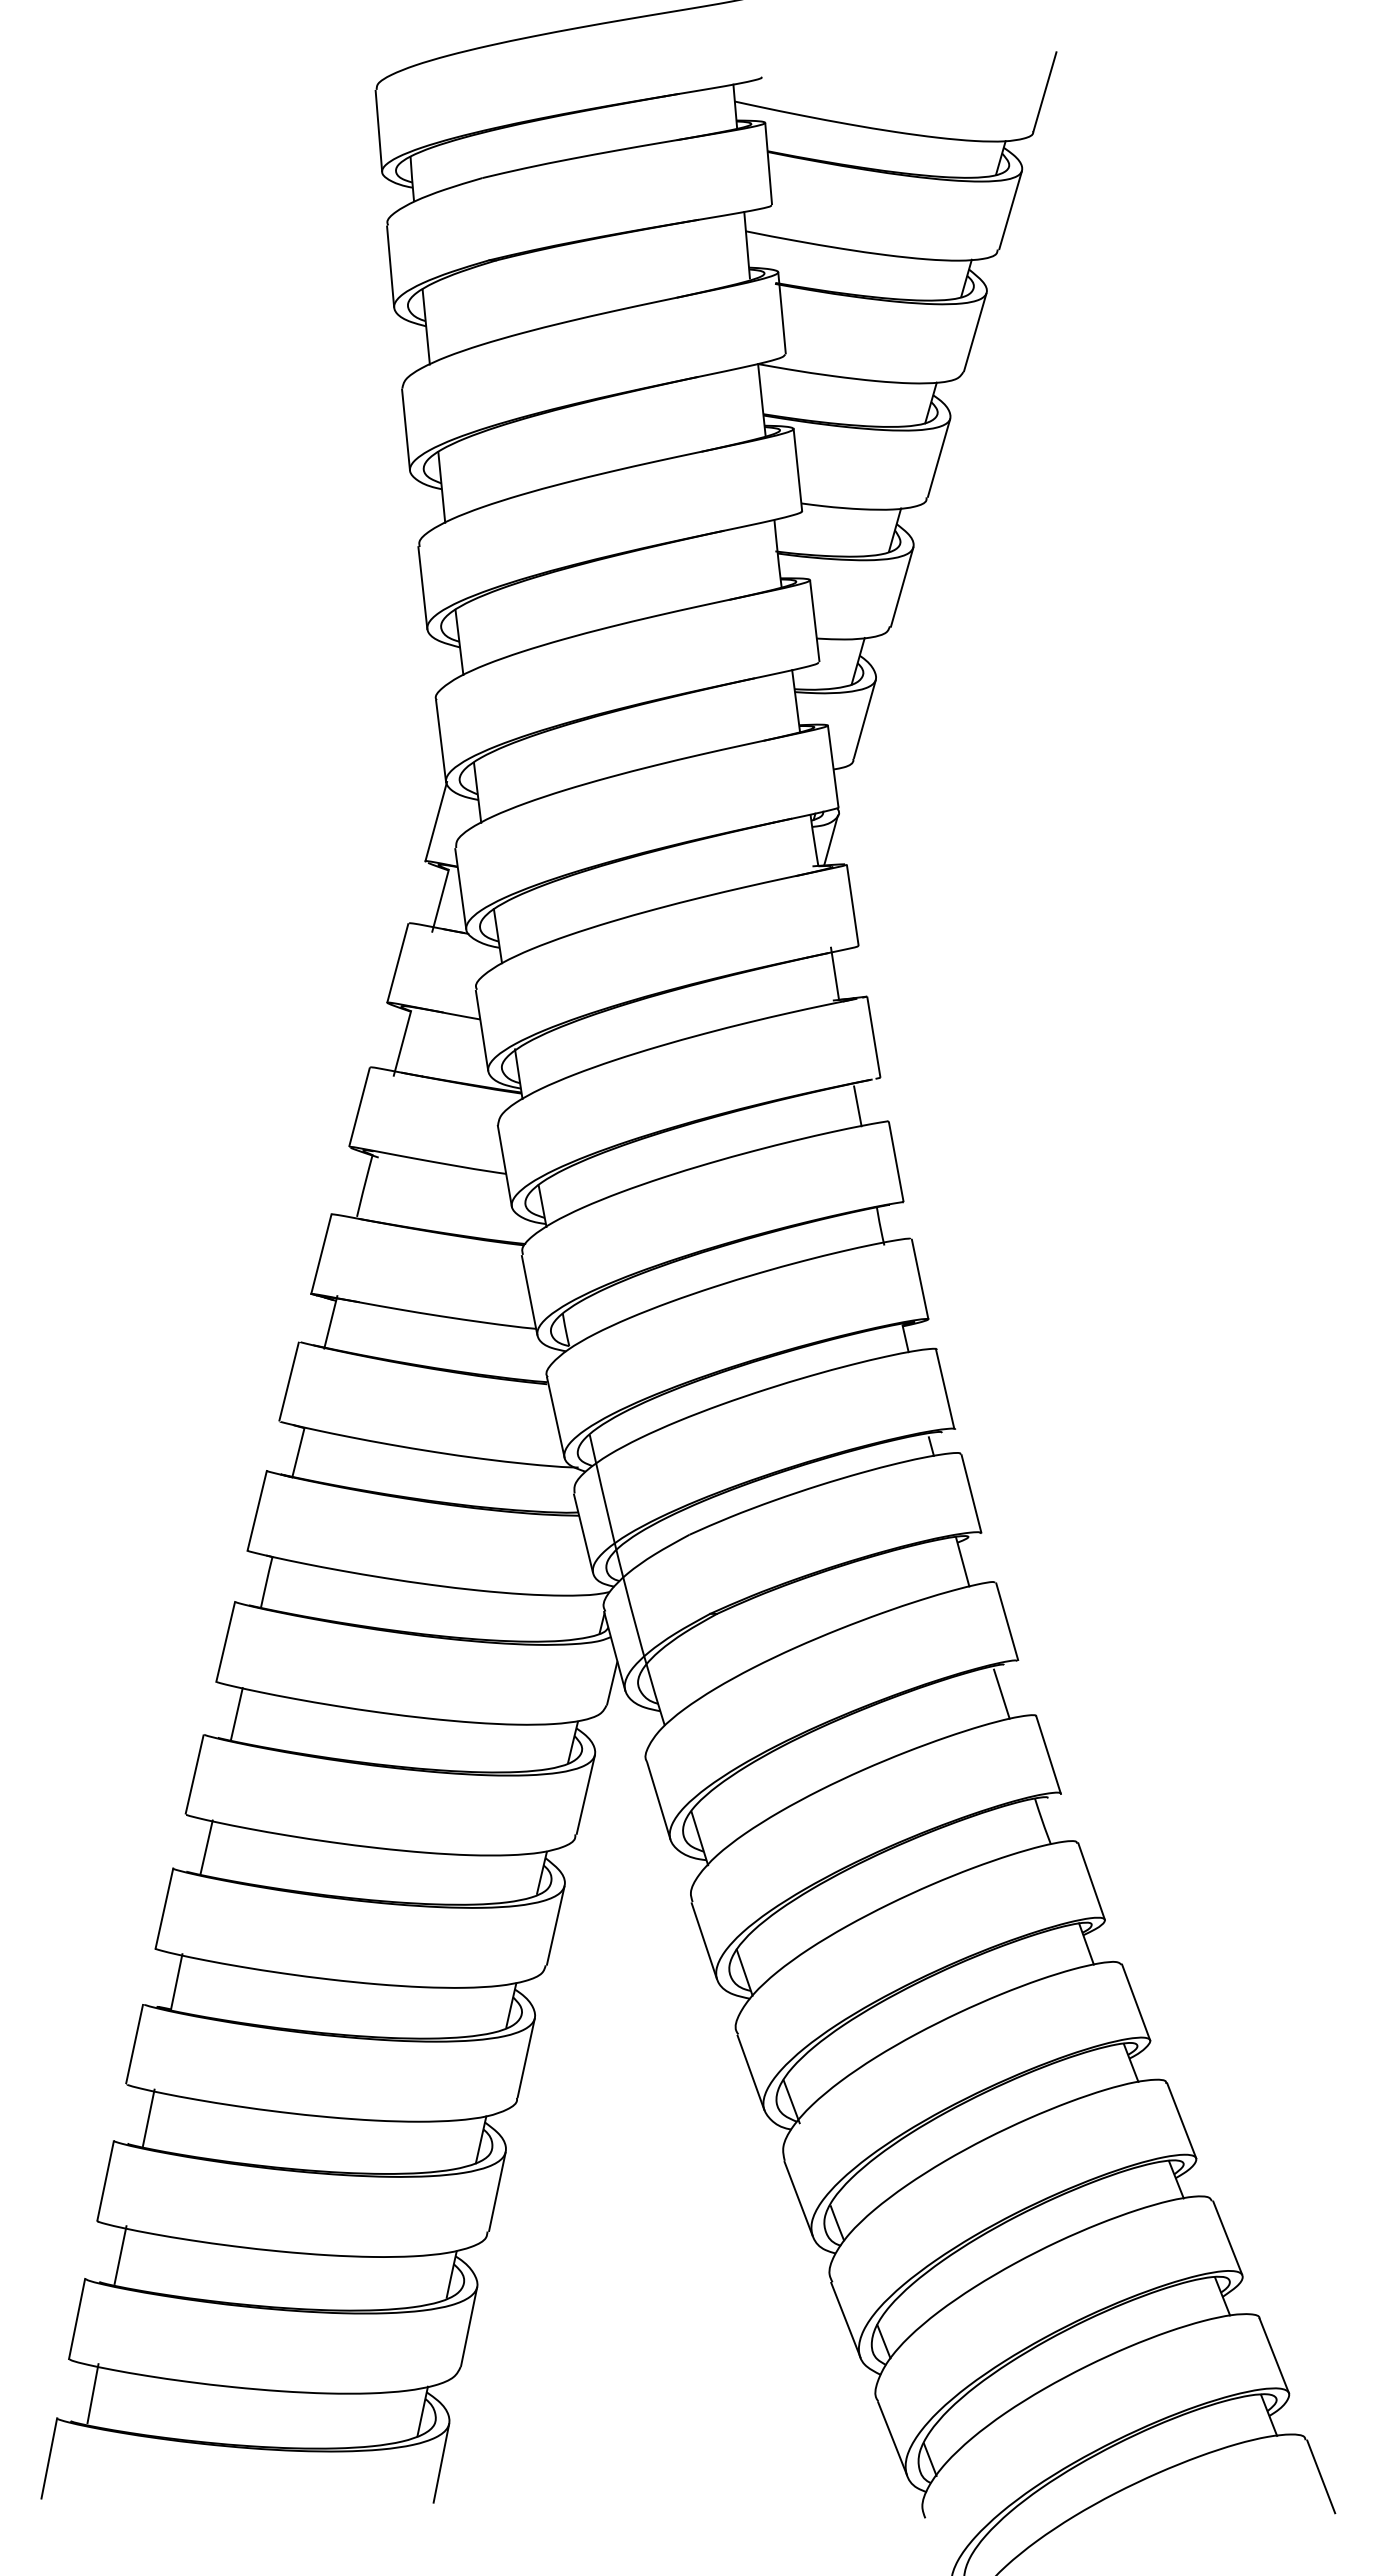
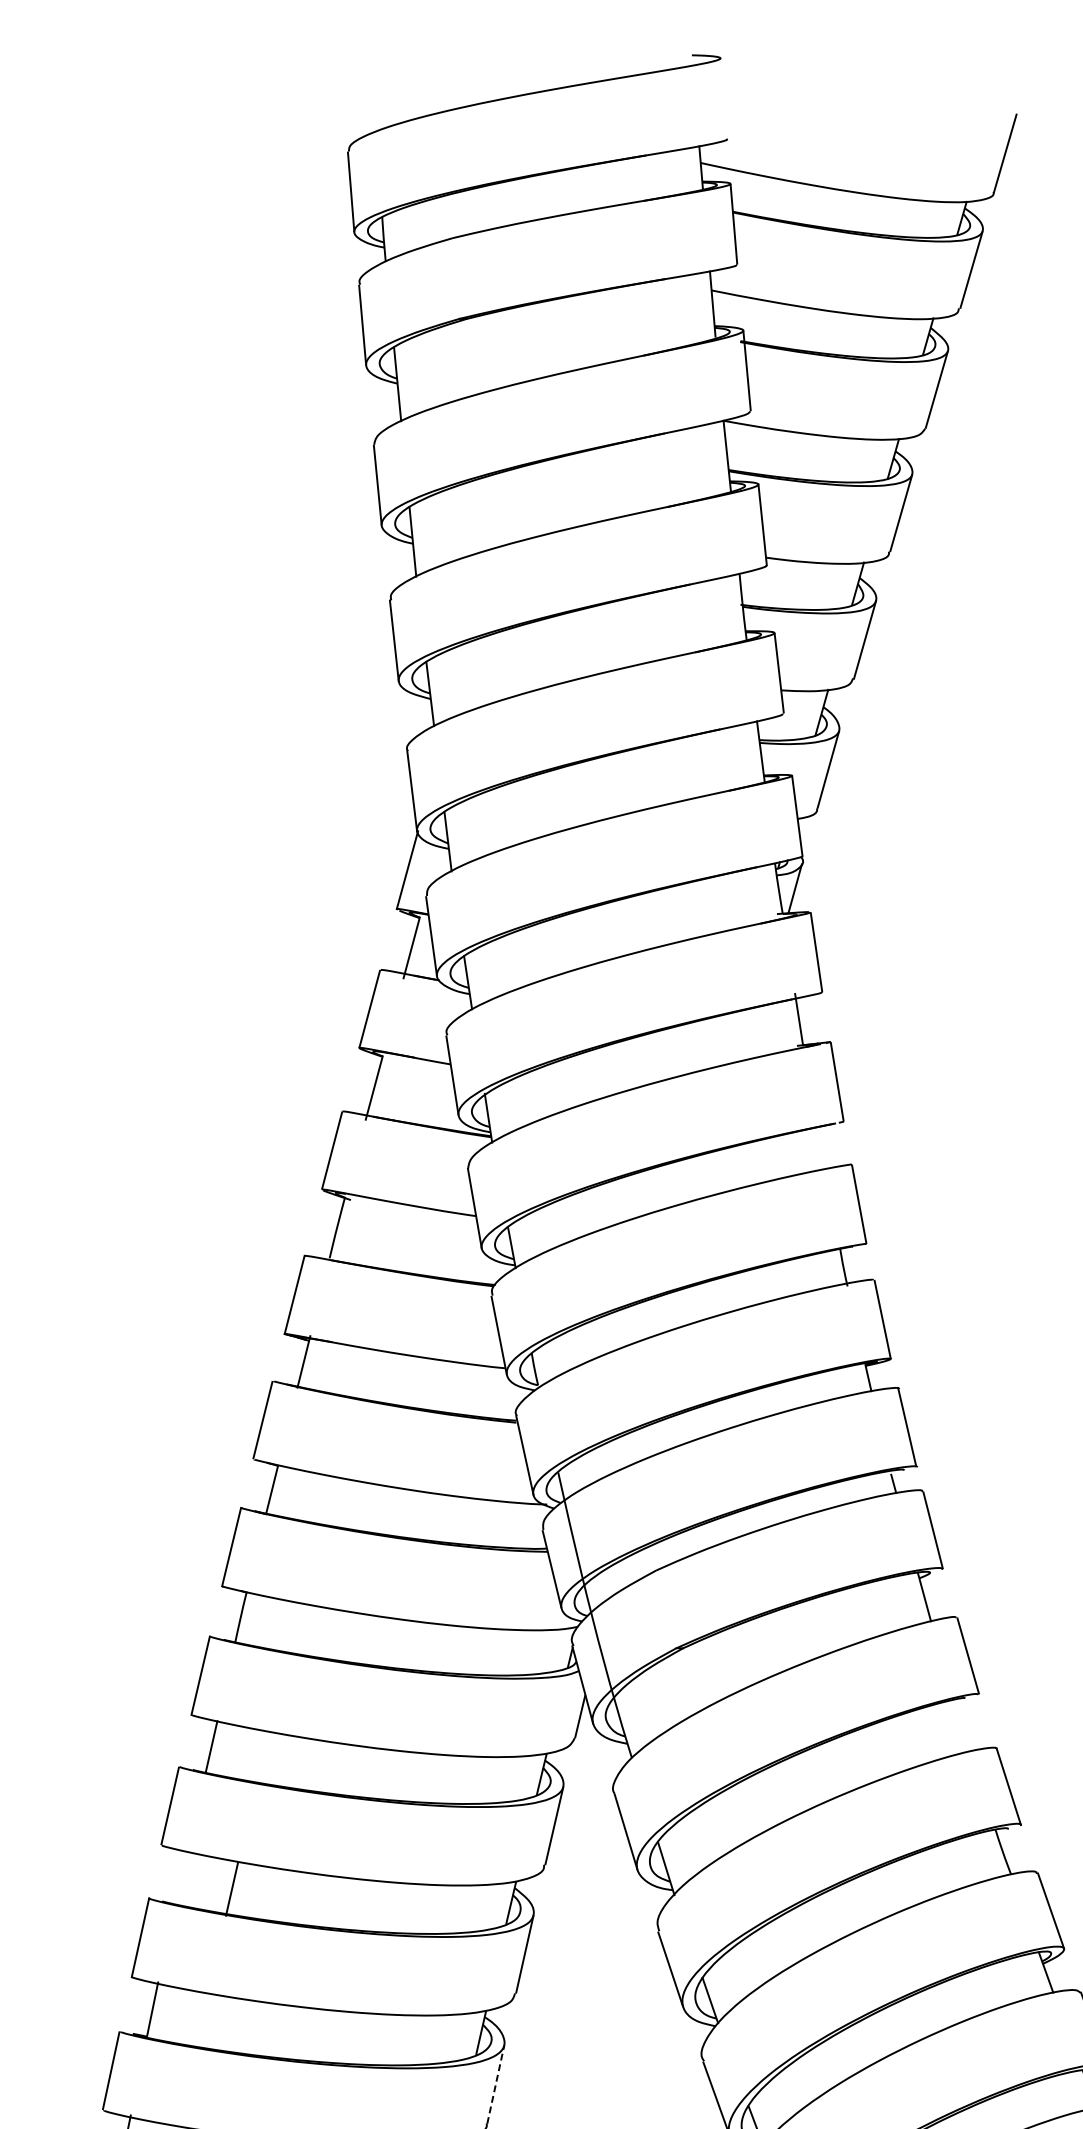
line: (857, 1106) -> (821, 1149), removed
line: (1001, 1693) -> (962, 1726), removed
line: (206, 1847) -> (231, 1889), moved
line: (526, 2058) -> (496, 2084), solid -> dashed

